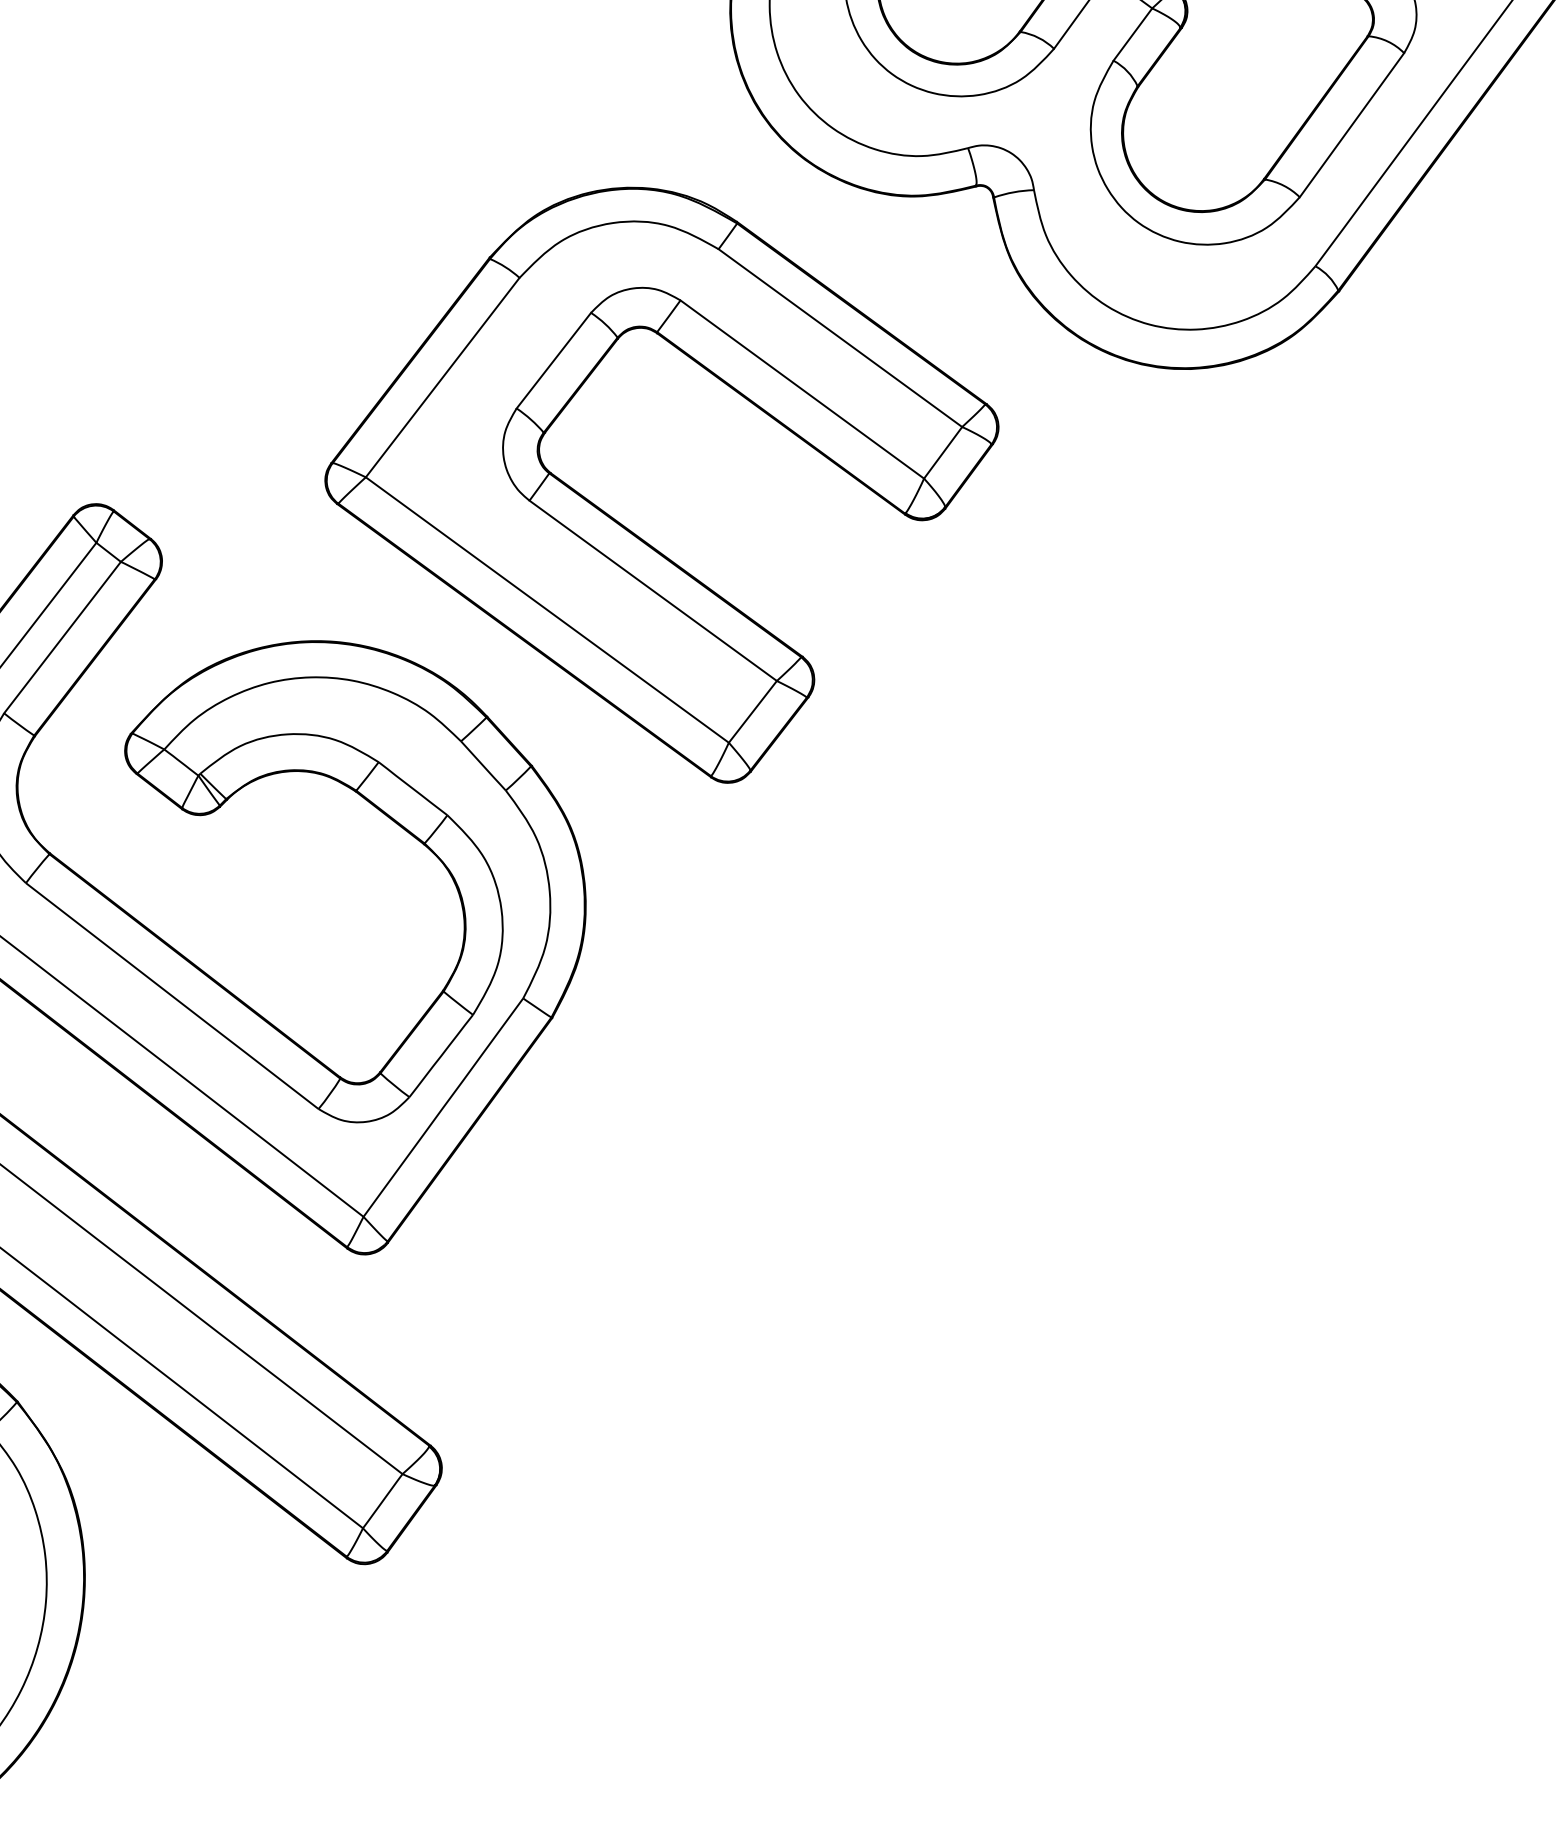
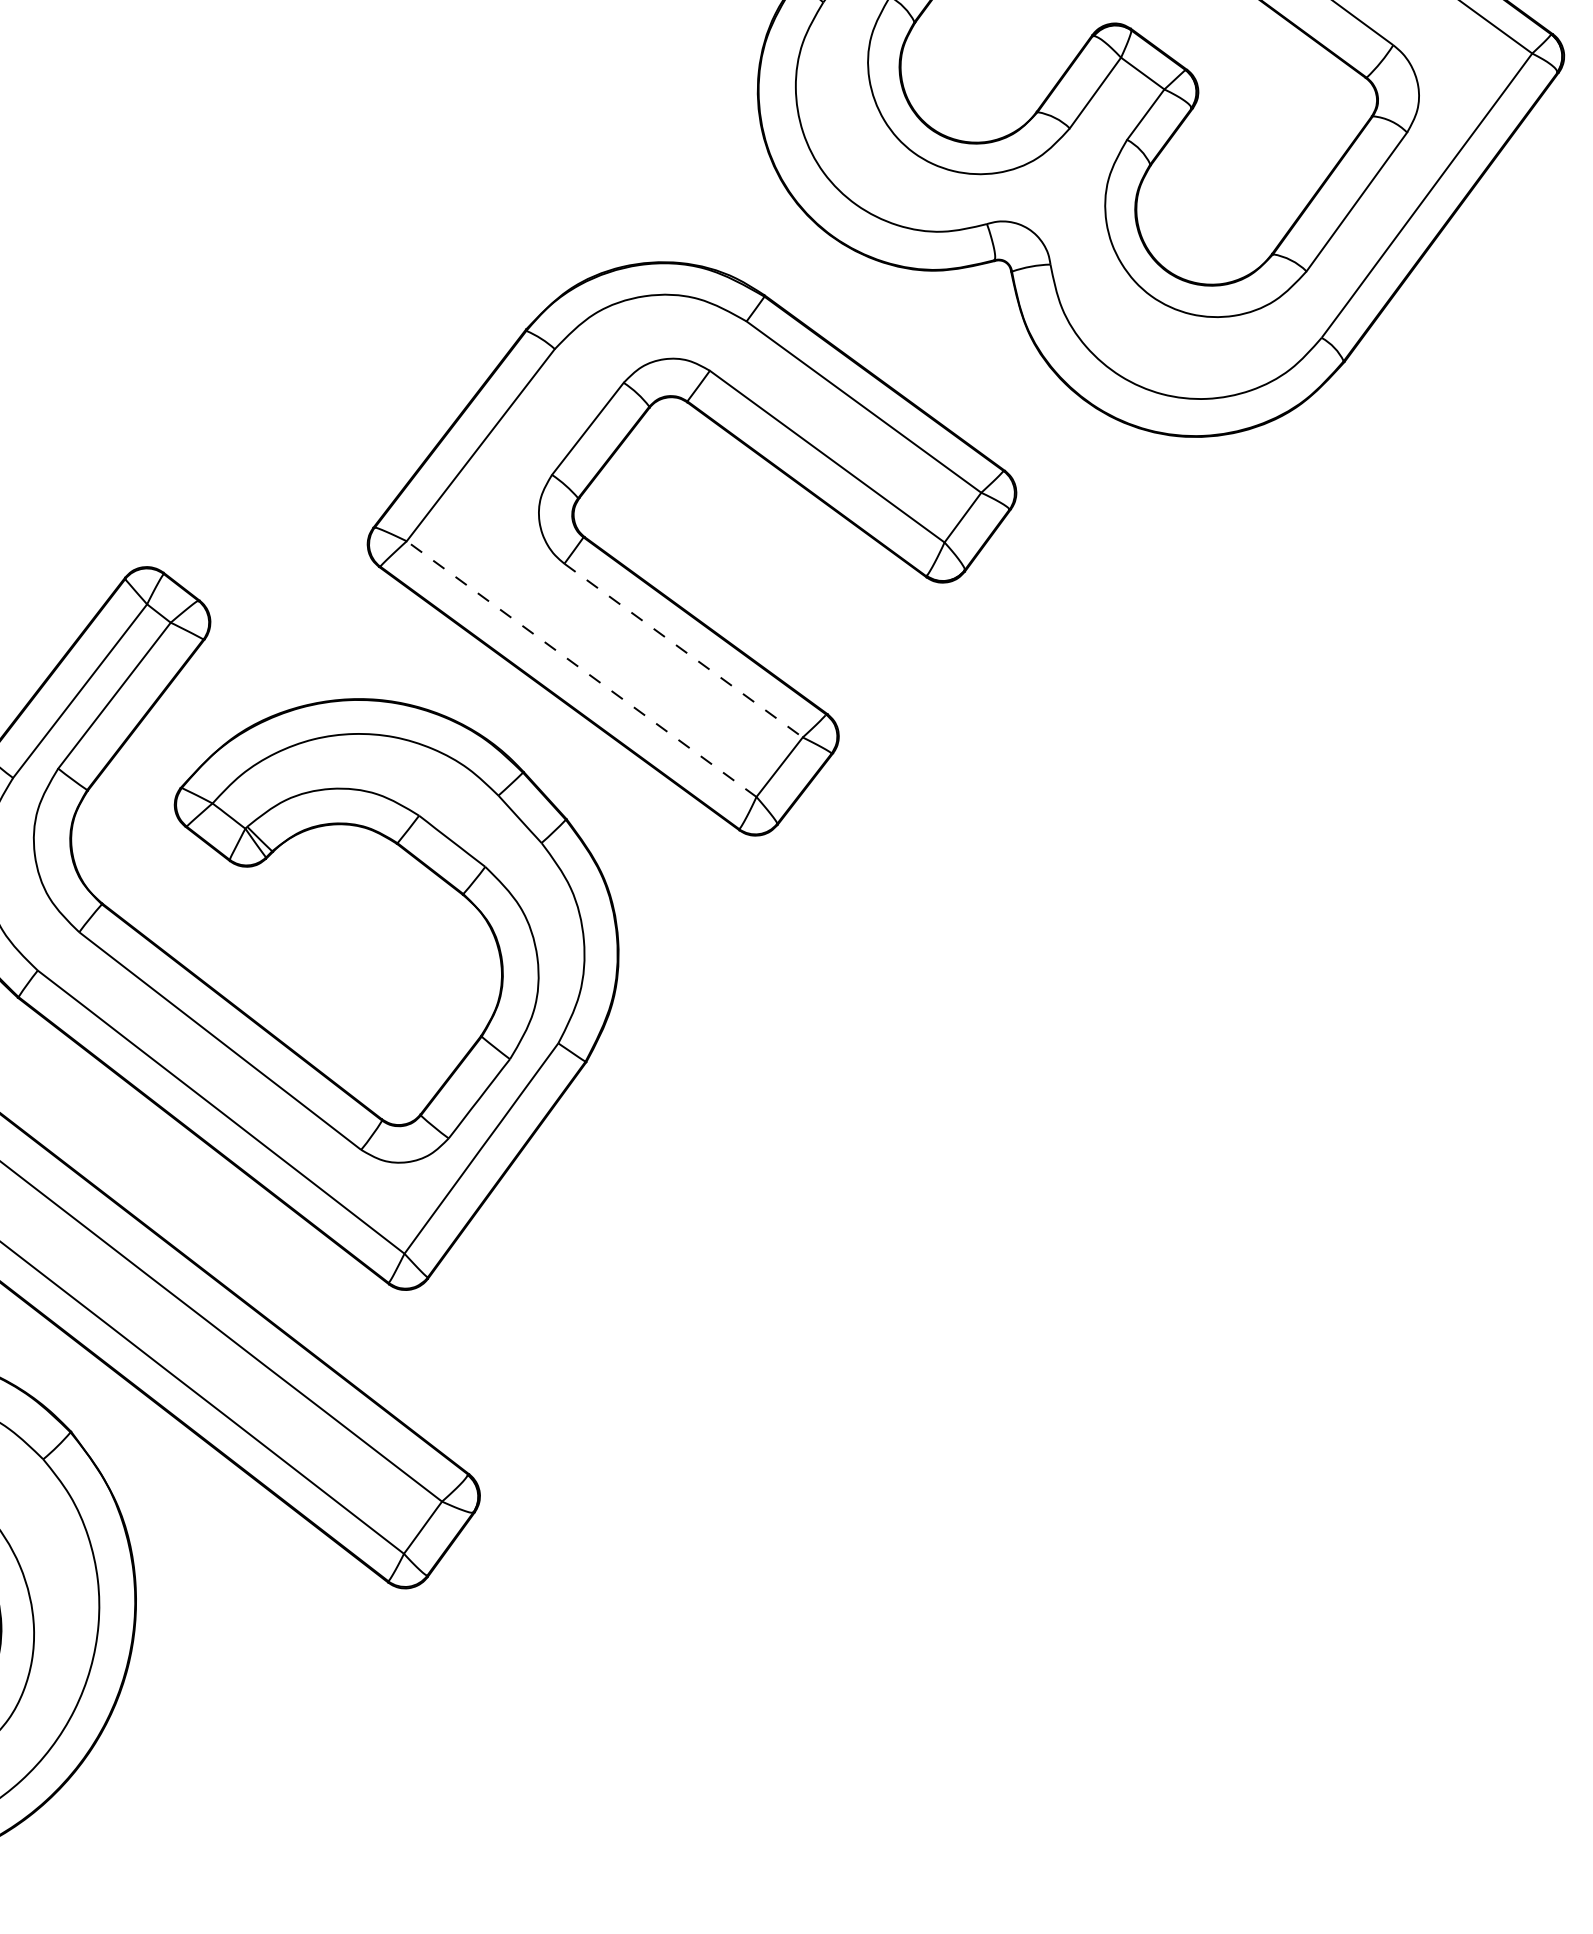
line: (654, 590) -> (684, 650), solid -> dashed
line: (547, 610) -> (581, 669), solid -> dashed

